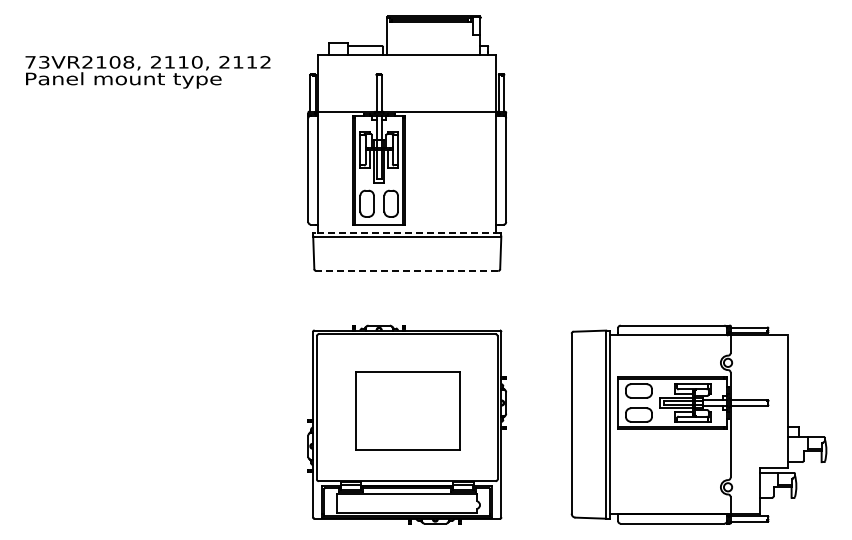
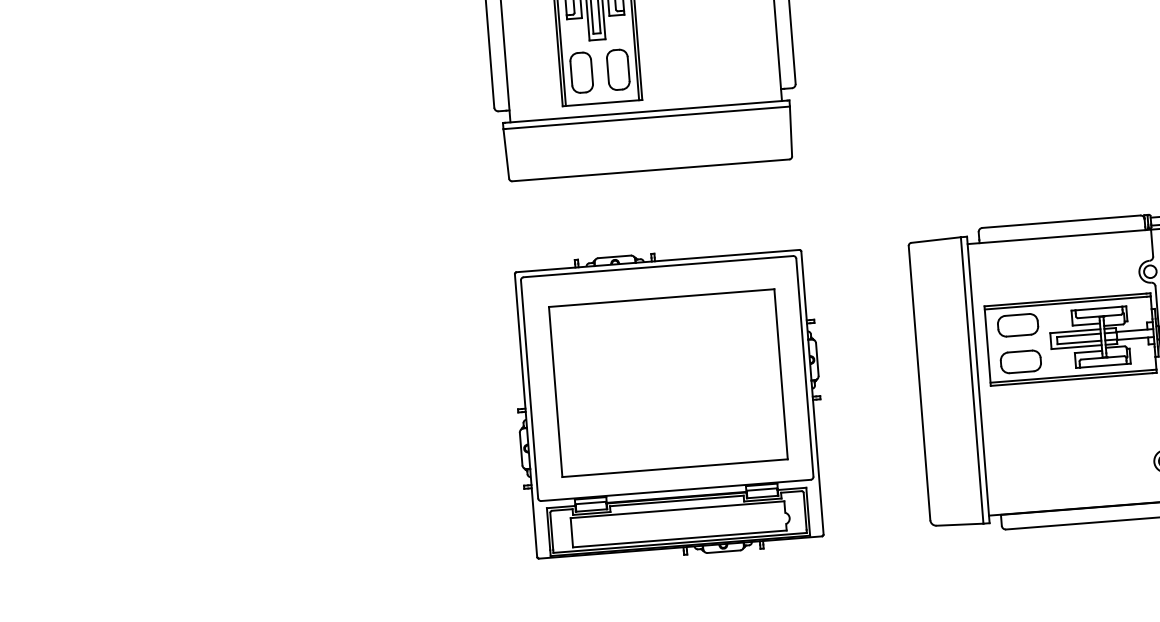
line: (407, 232) -> (646, 111), dashed -> solid
line: (407, 271) -> (651, 171), dashed -> solid
part: (407, 410) -> (667, 382), size x1.43

